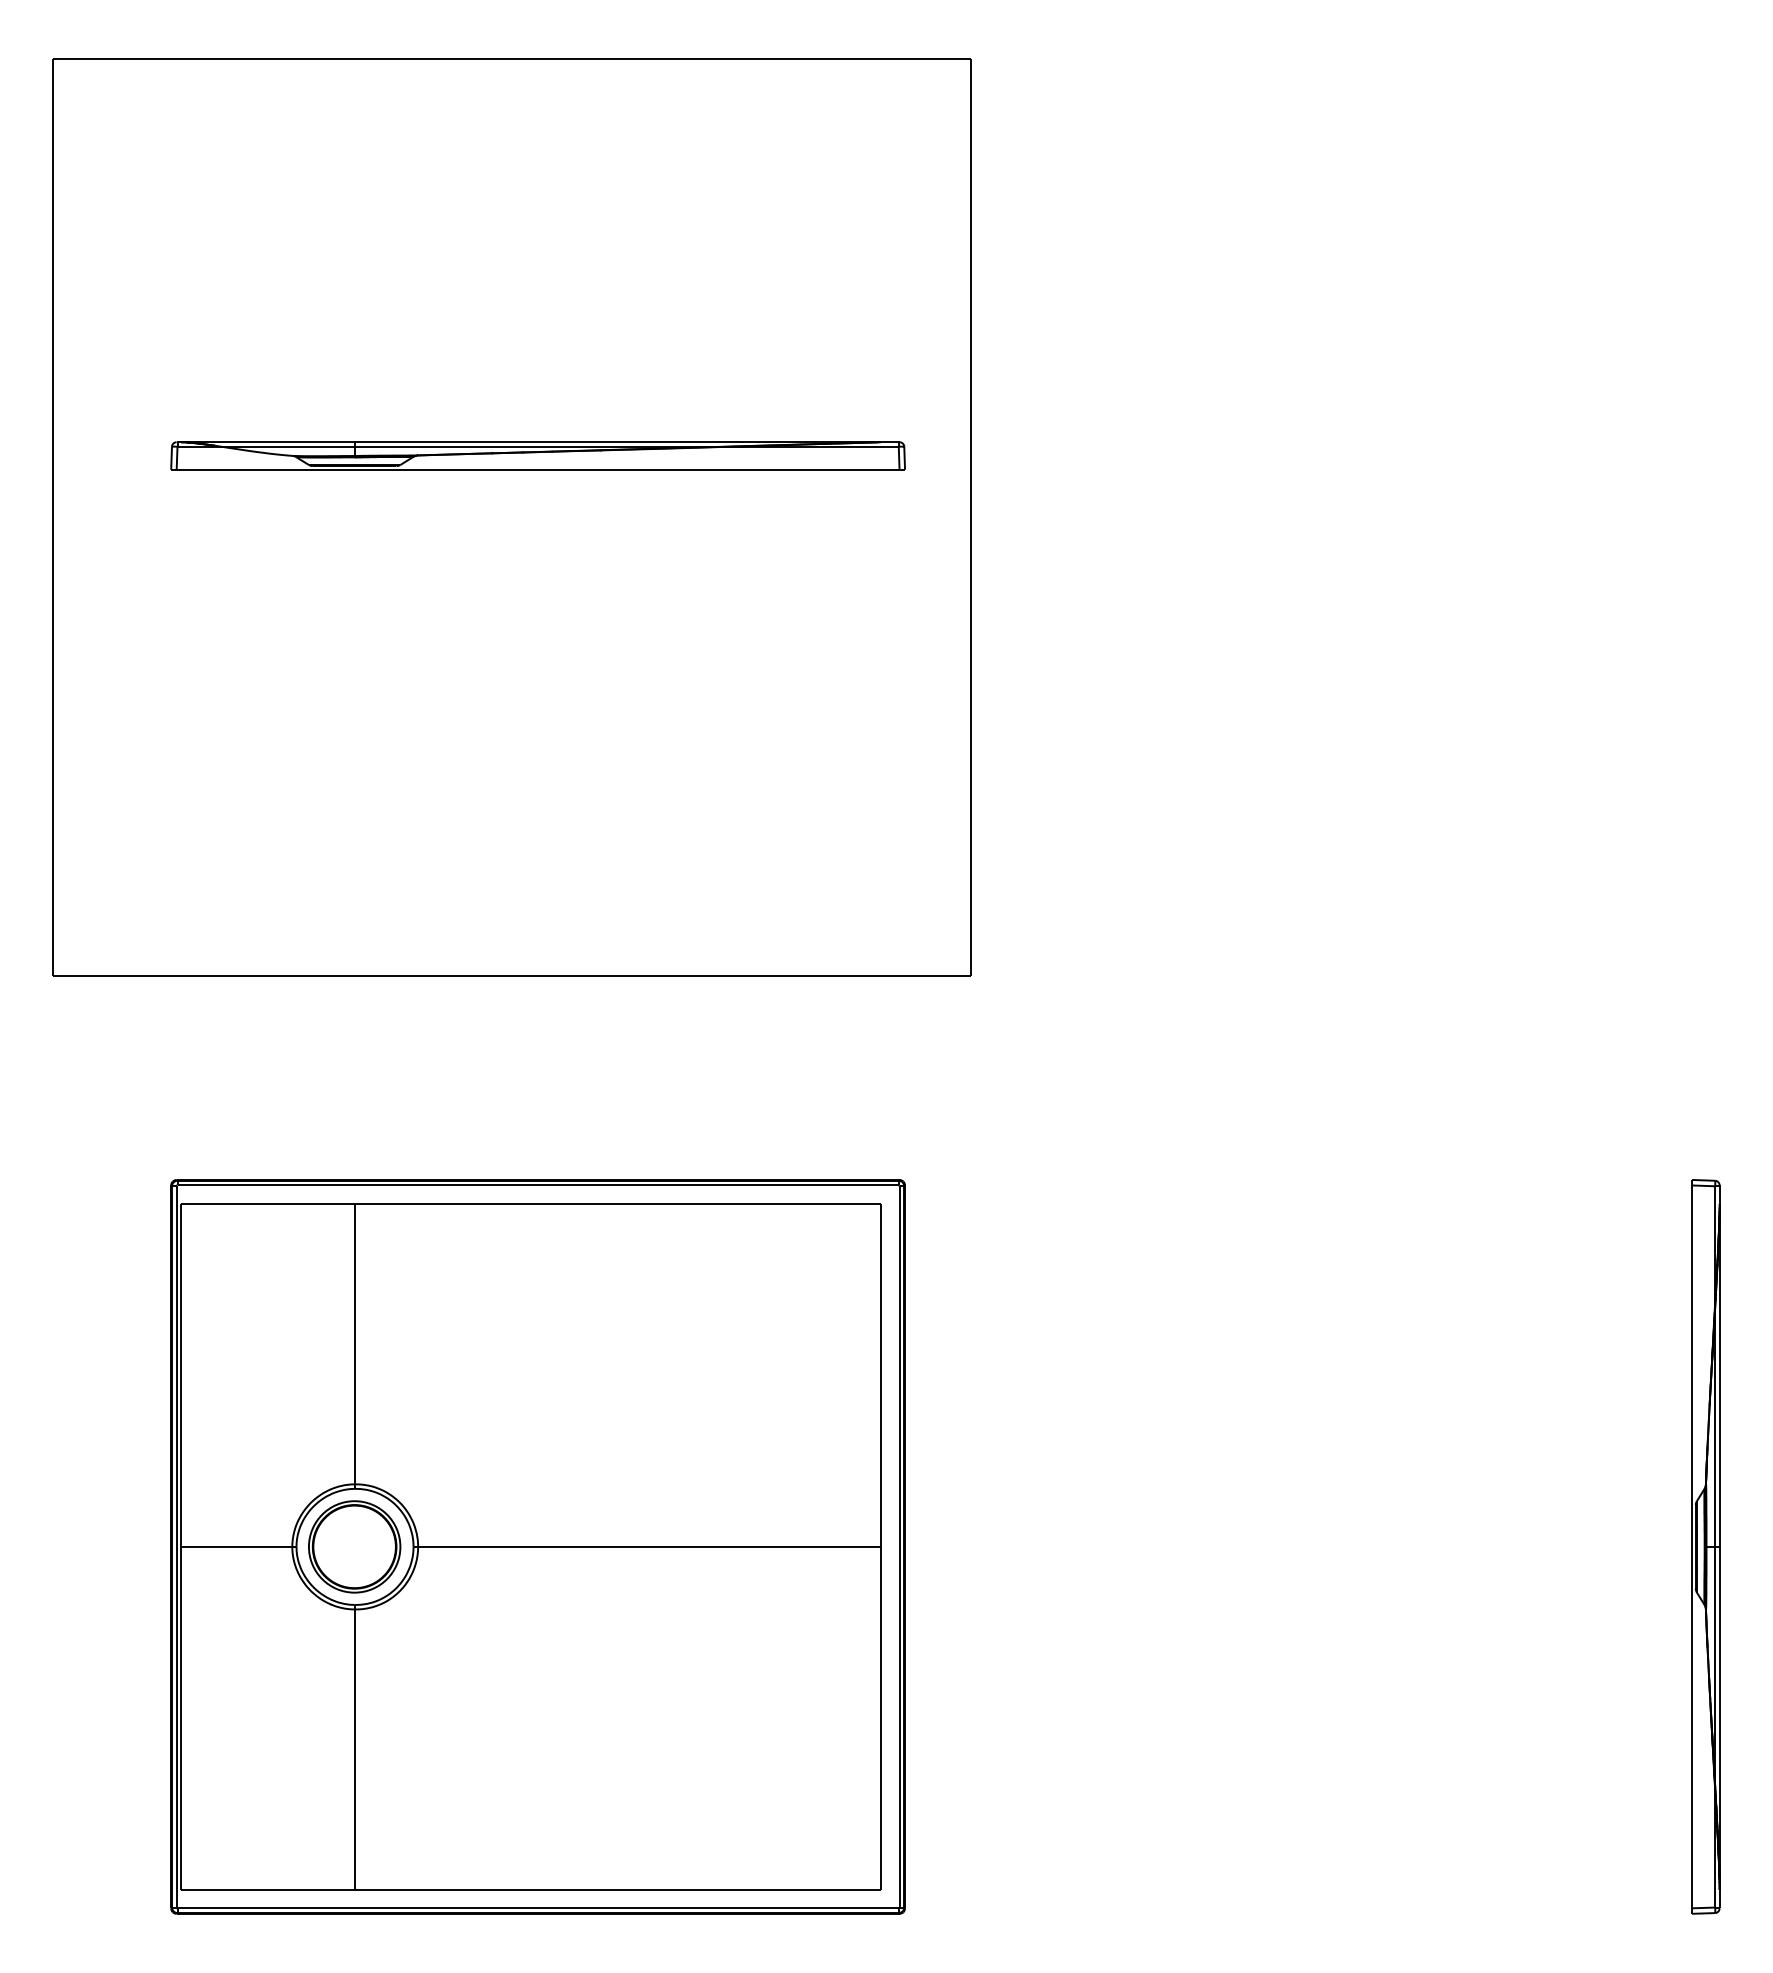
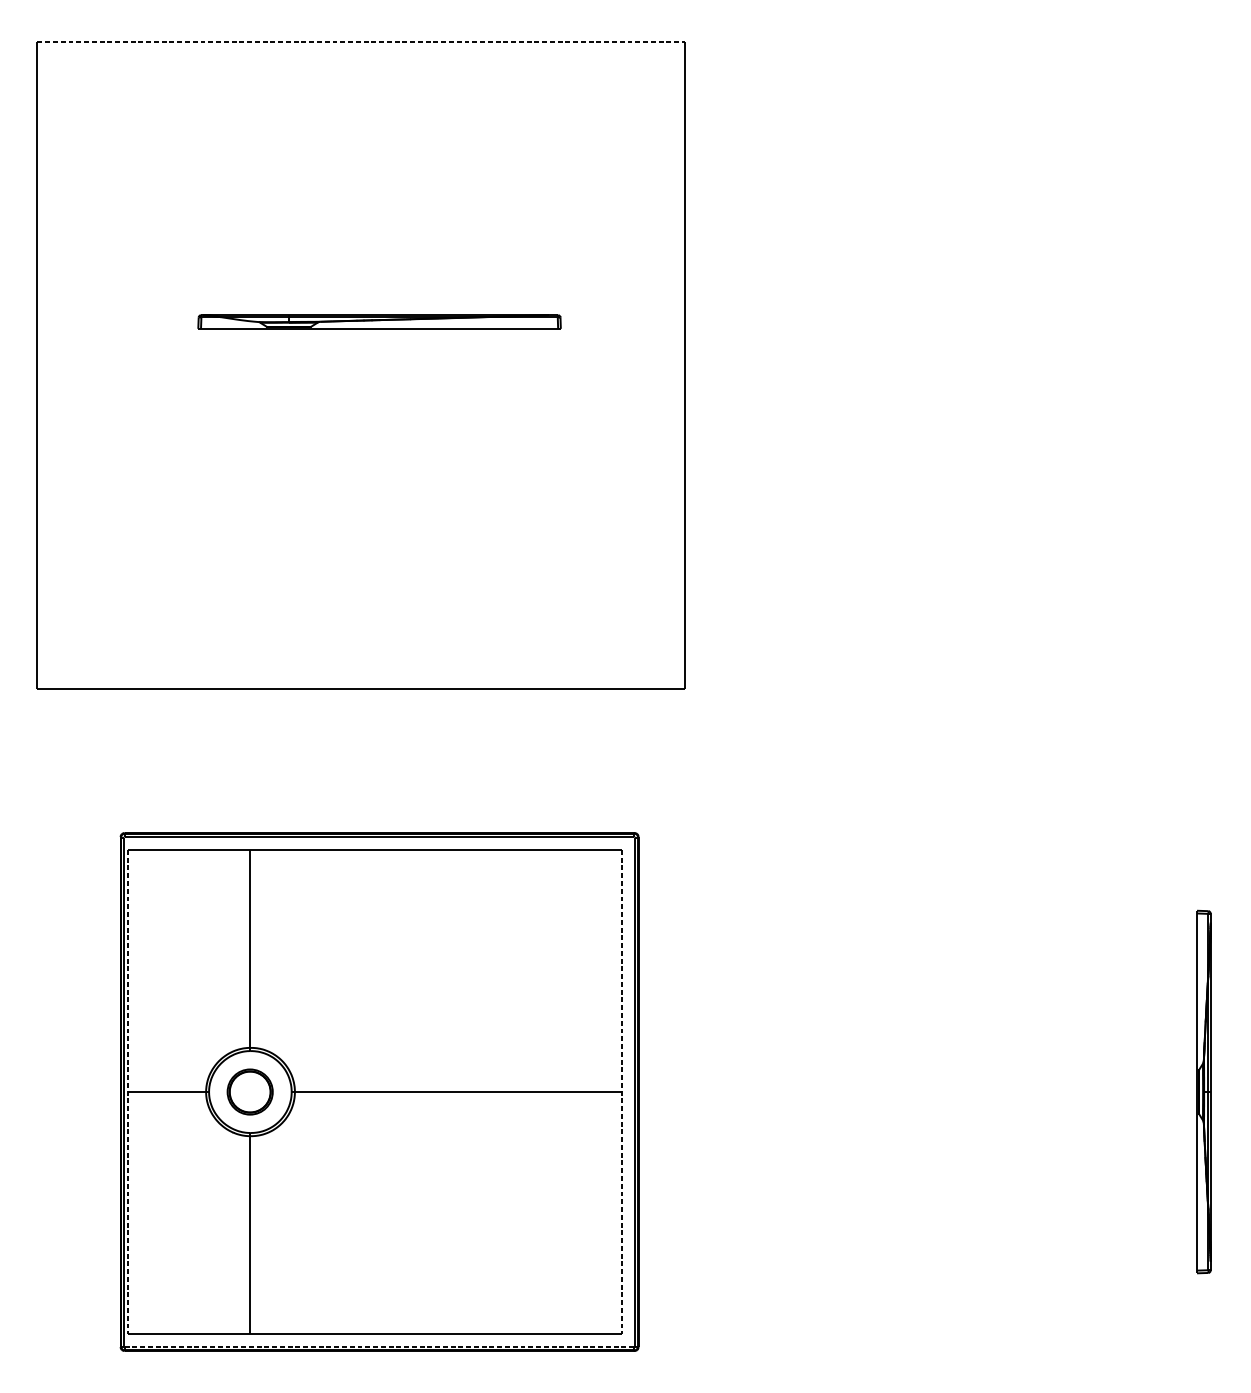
line: (512, 59) -> (361, 42), solid -> dashed
part: (537, 455) -> (379, 321), size x0.7
part: (354, 1546) -> (250, 1091), size x0.7
part: (1705, 1546) -> (1203, 1091), size x0.7
line: (181, 1547) -> (127, 1092), solid -> dashed
line: (881, 1547) -> (621, 1092), solid -> dashed
line: (538, 1908) -> (379, 1347), solid -> dashed

